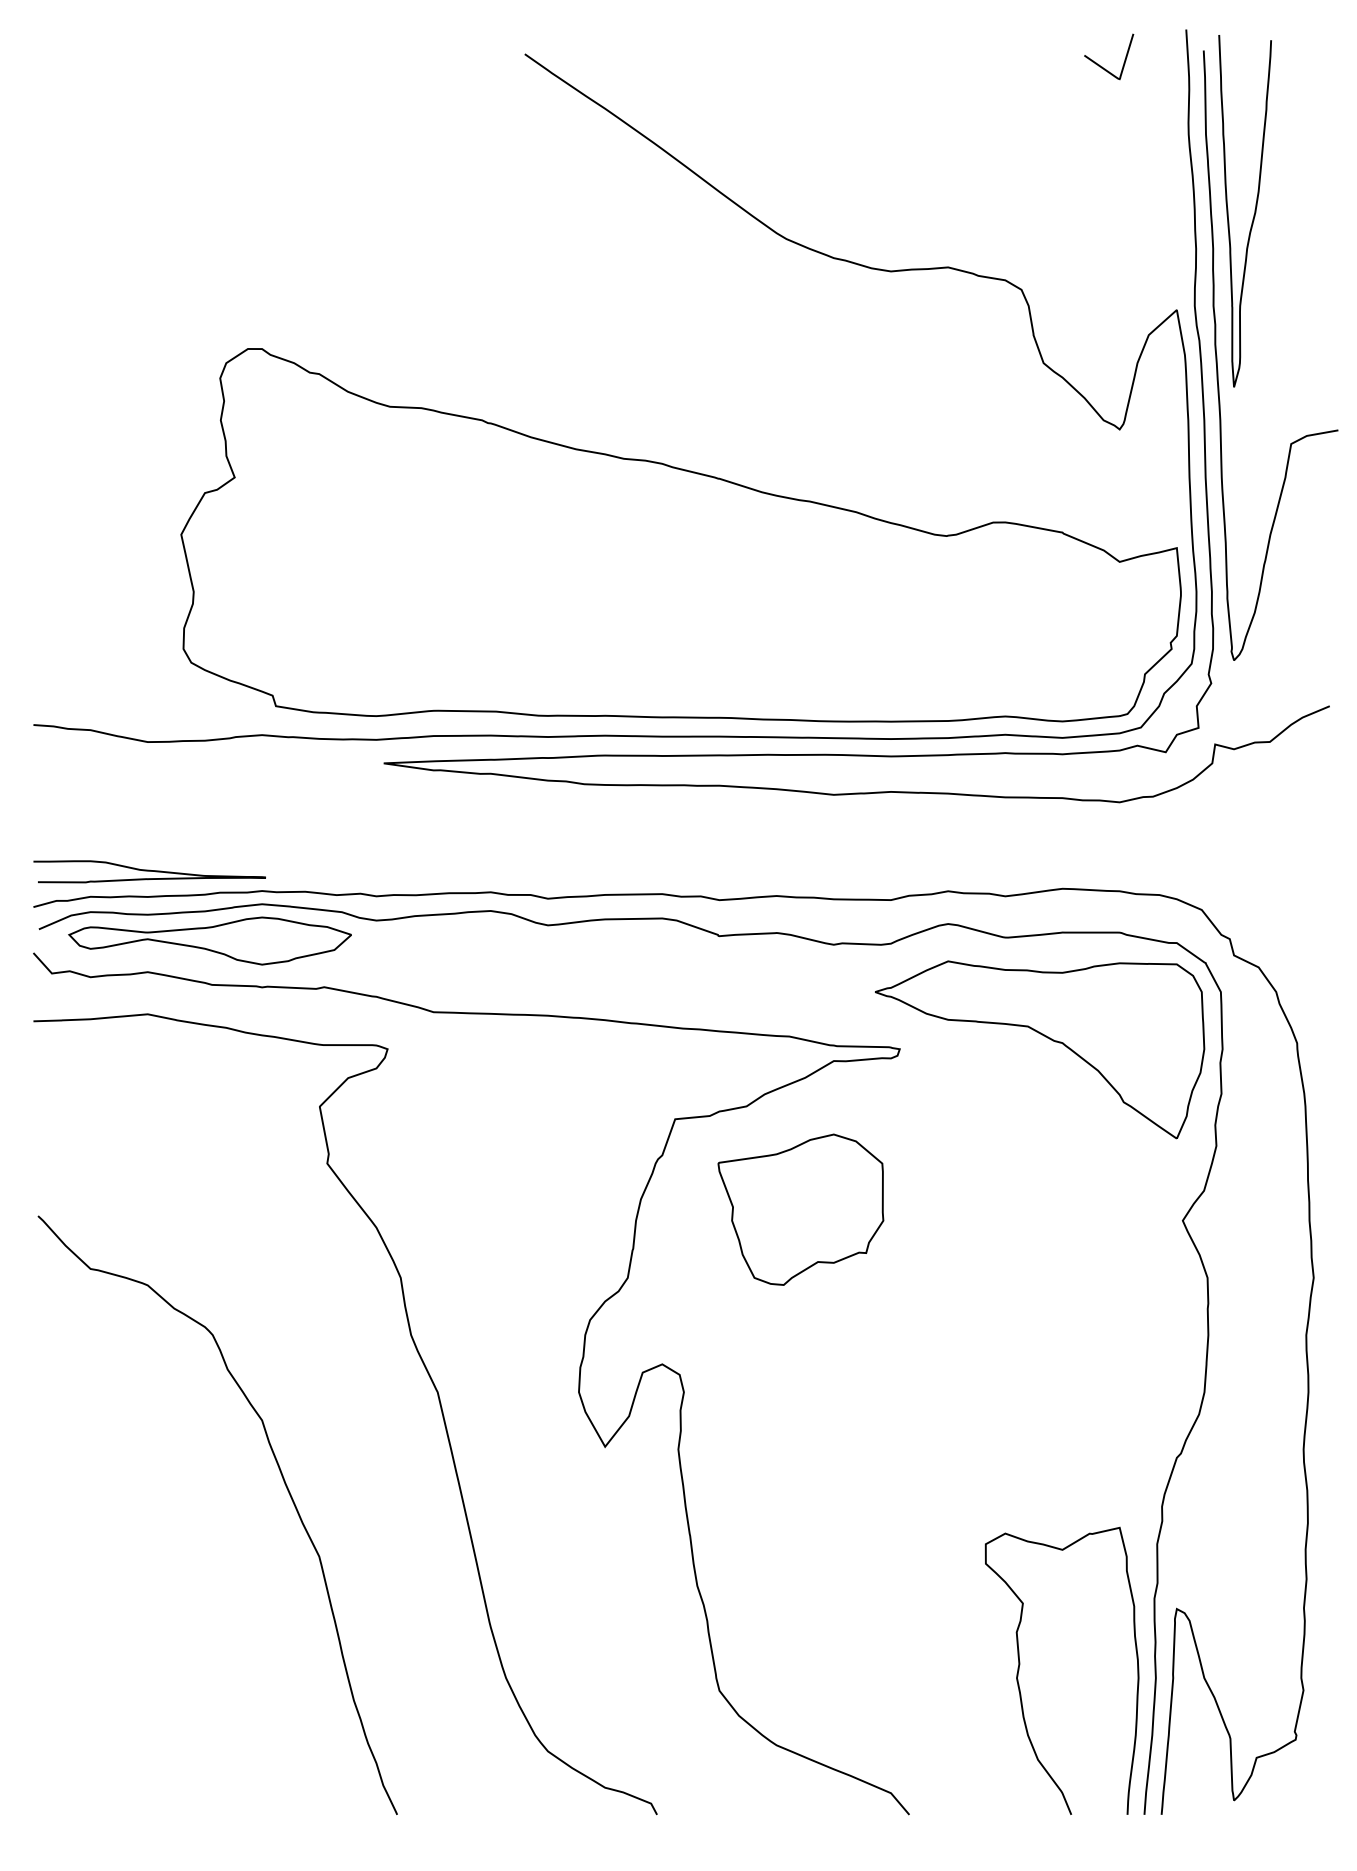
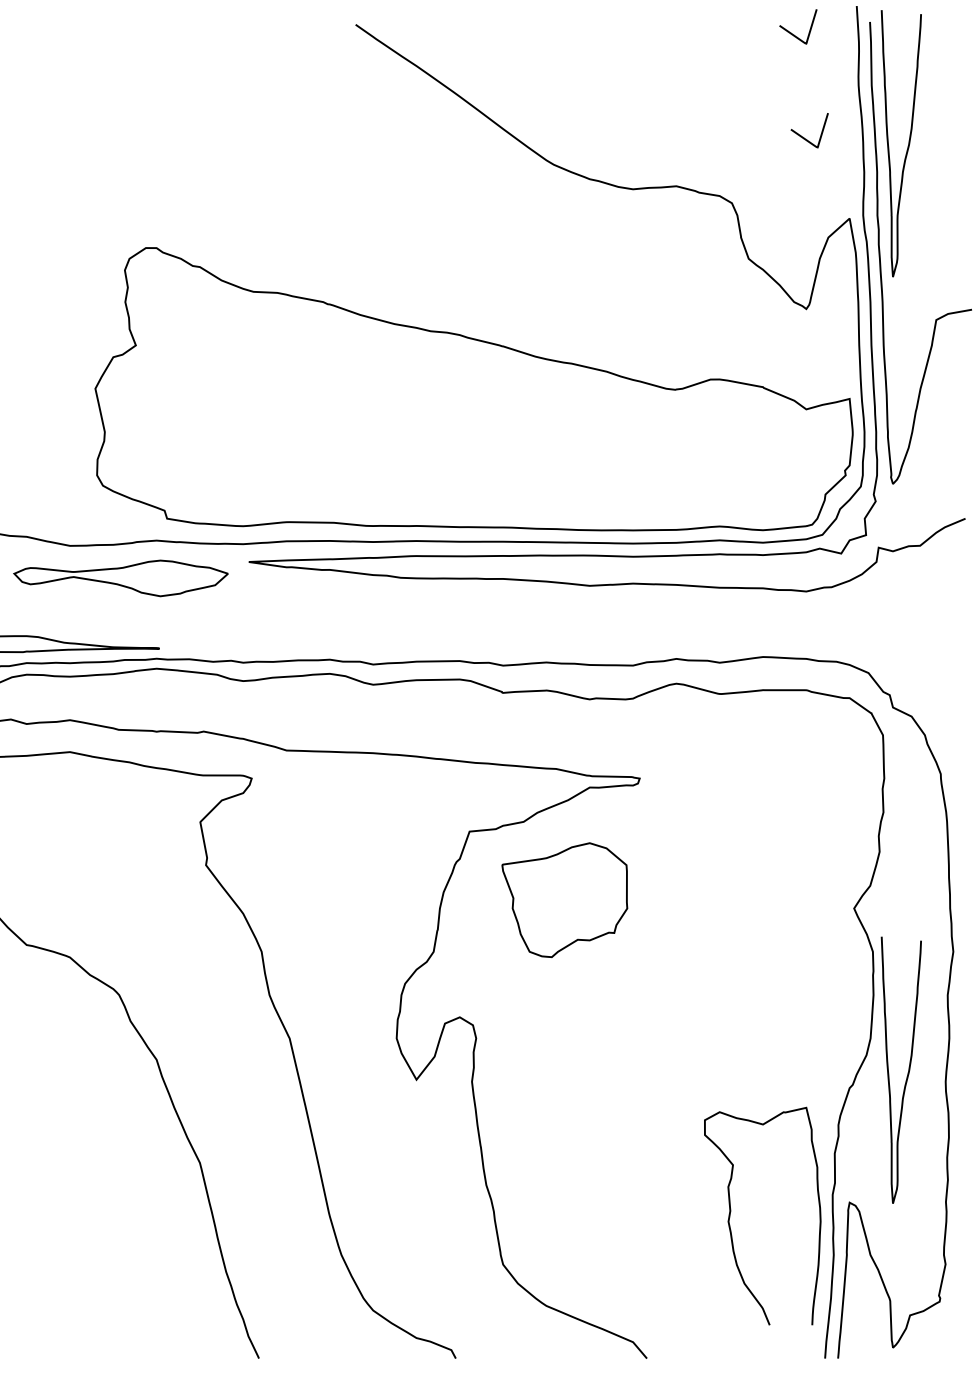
curve: (1117, 203) -> (804, 137), added
part: (209, 940) -> (120, 578), moved
part: (1045, 1037) -> (750, 769), removed
curve: (1253, 1437) -> (907, 1072), added
curve: (1020, 1664) -> (731, 1211), moved

